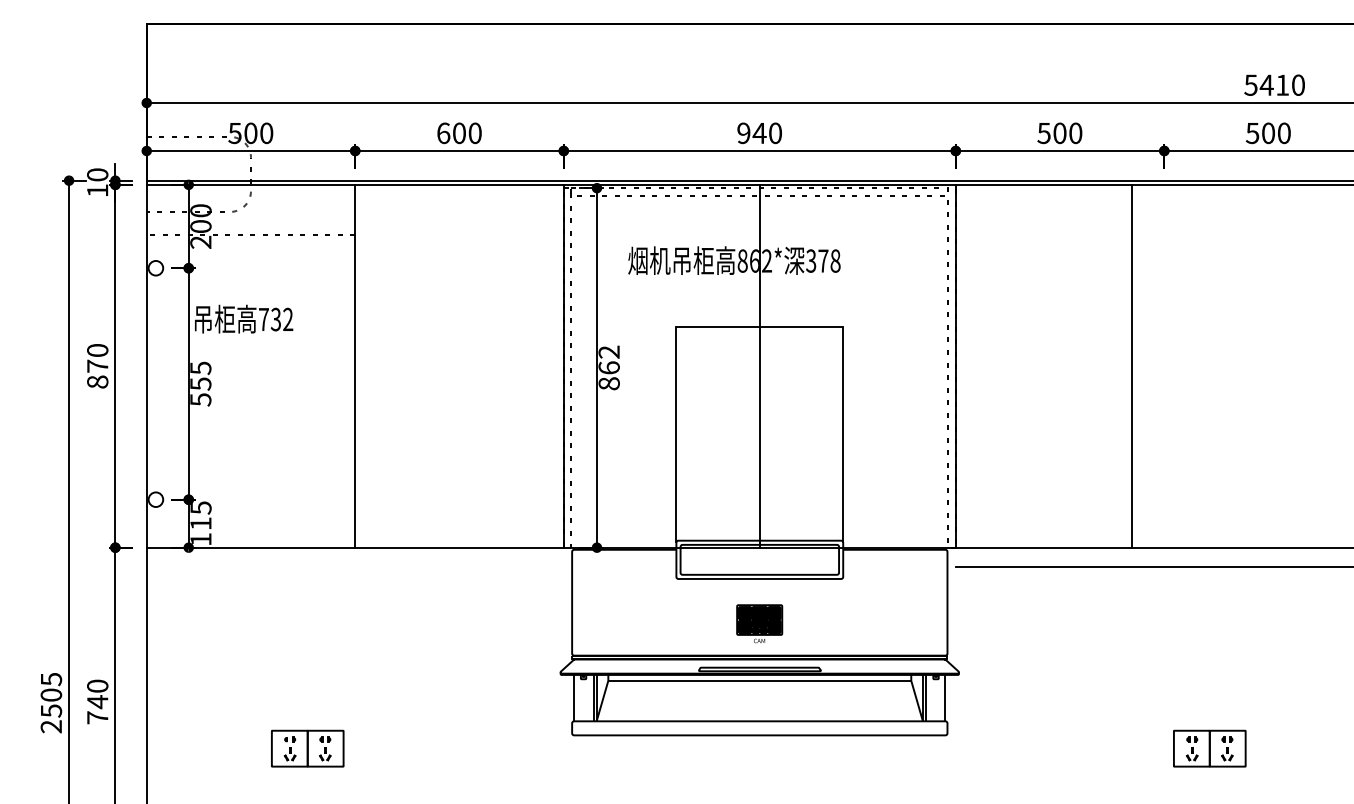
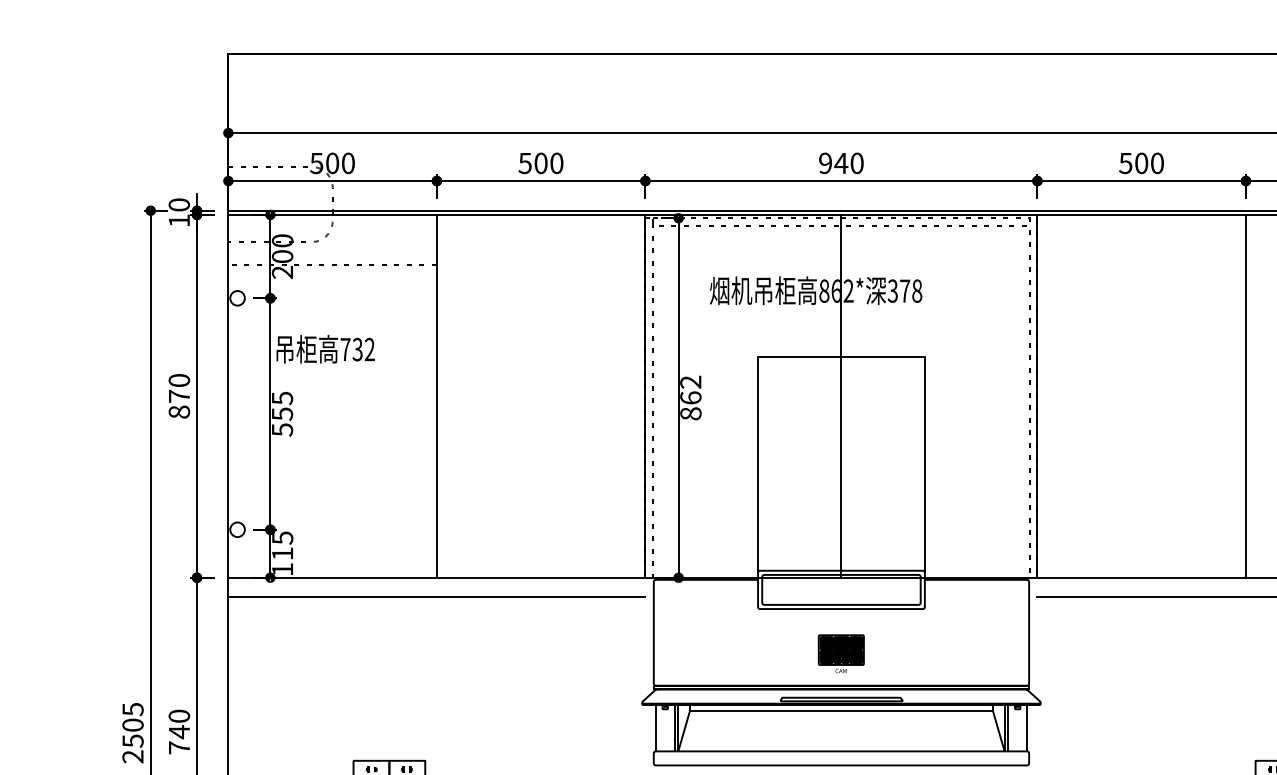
text: (443, 133) -> (525, 163), 600 -> 500
line: (1132, 365) -> (1246, 395), moved
line: (354, 567) -> (436, 597), added

